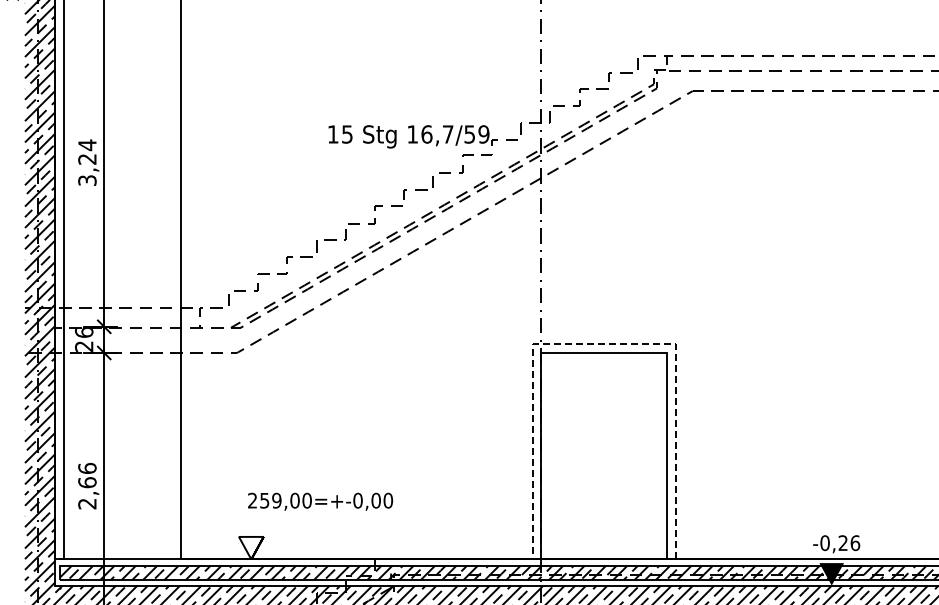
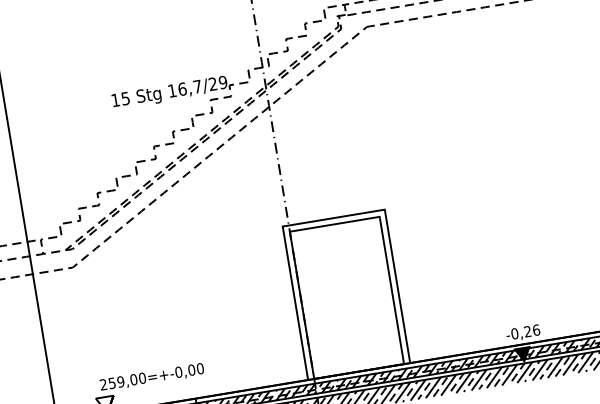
text: (469, 134) -> (212, 84), 16,7/59 -> 16,7/29
line: (604, 344) -> (333, 218), dashed -> solid
text: (320, 501) -> (152, 377), moved

